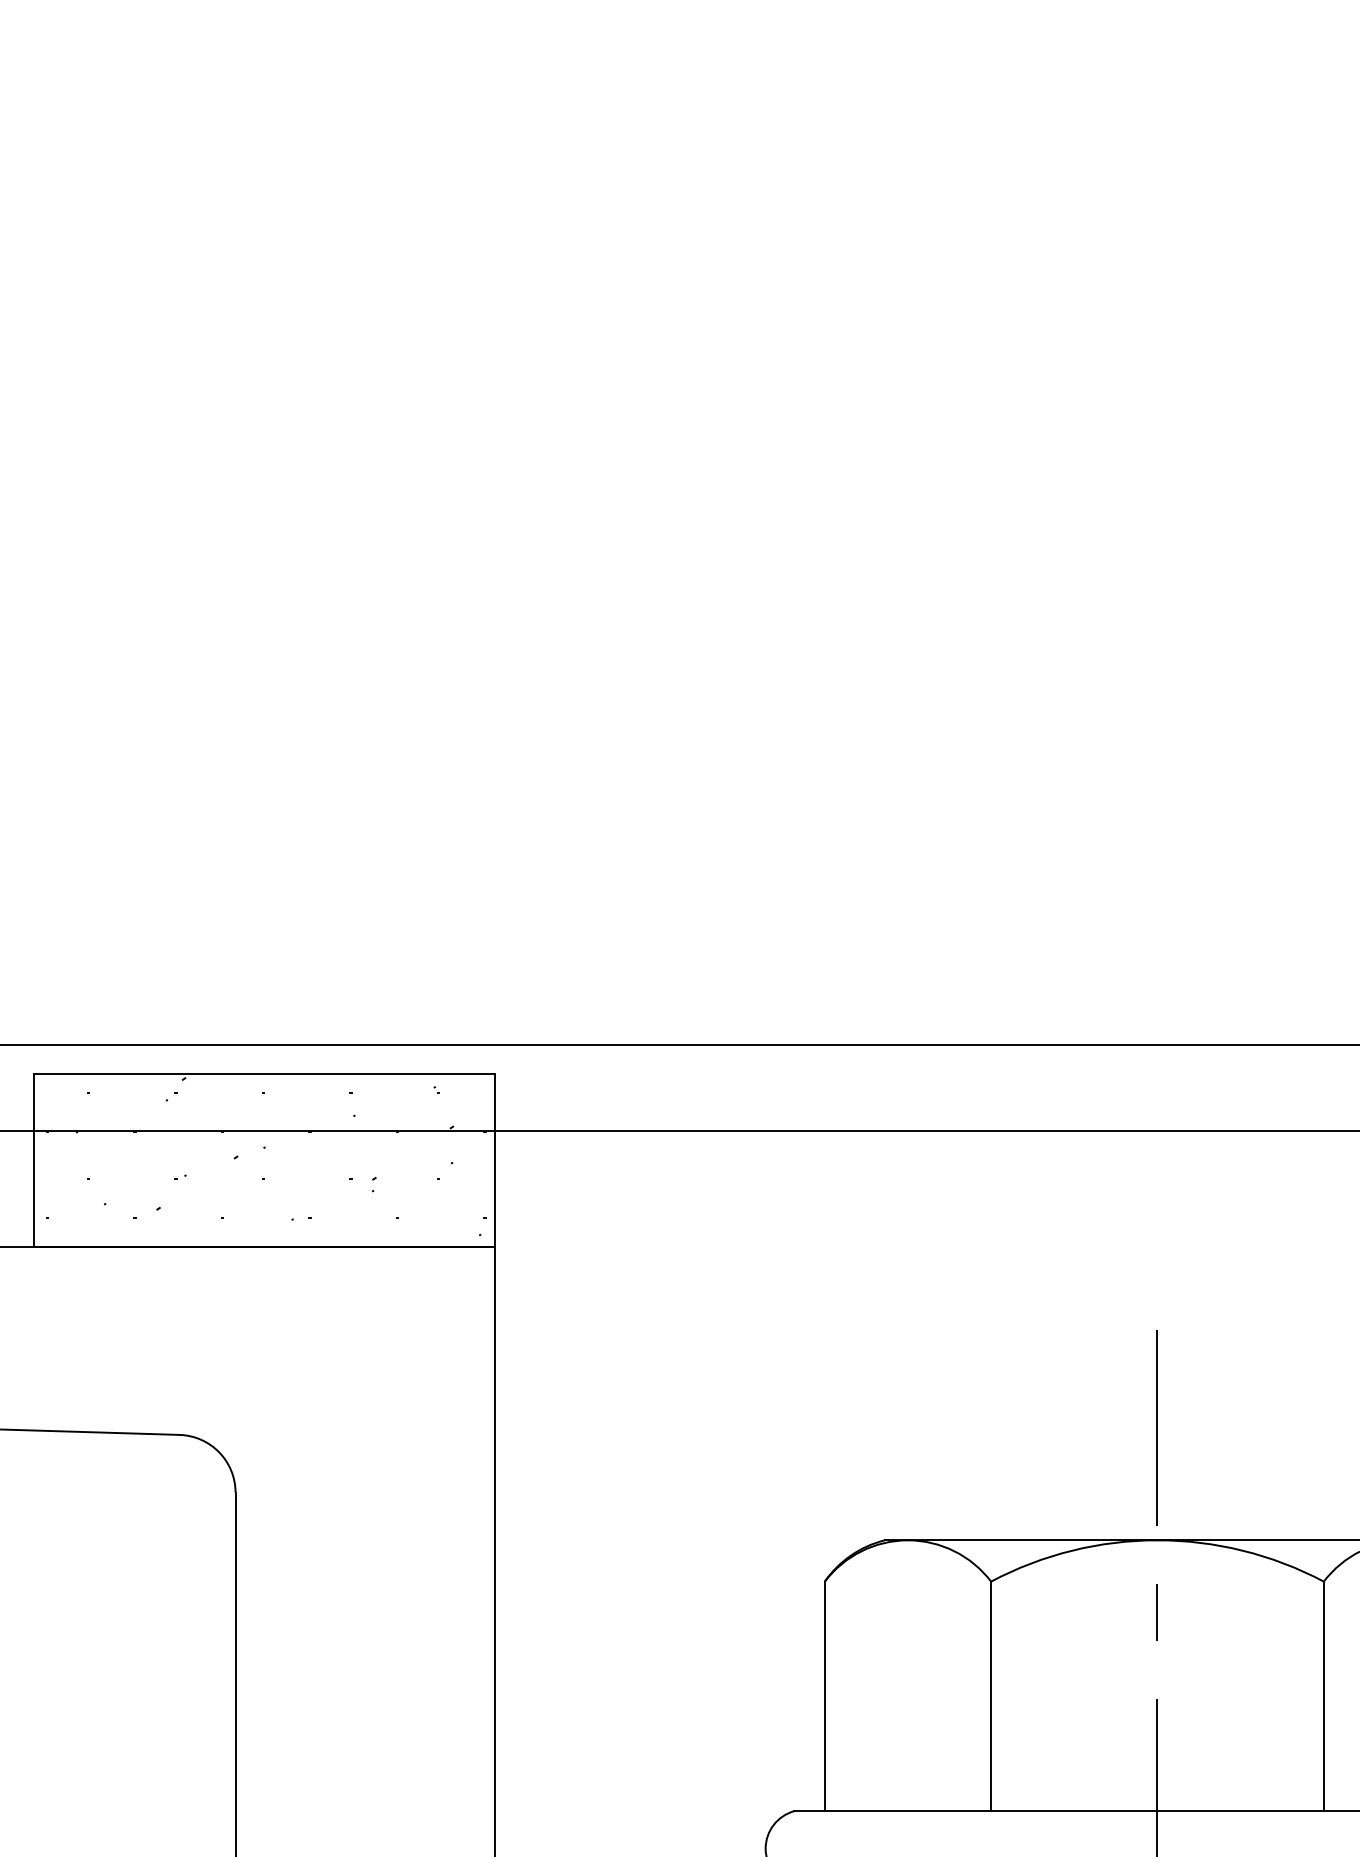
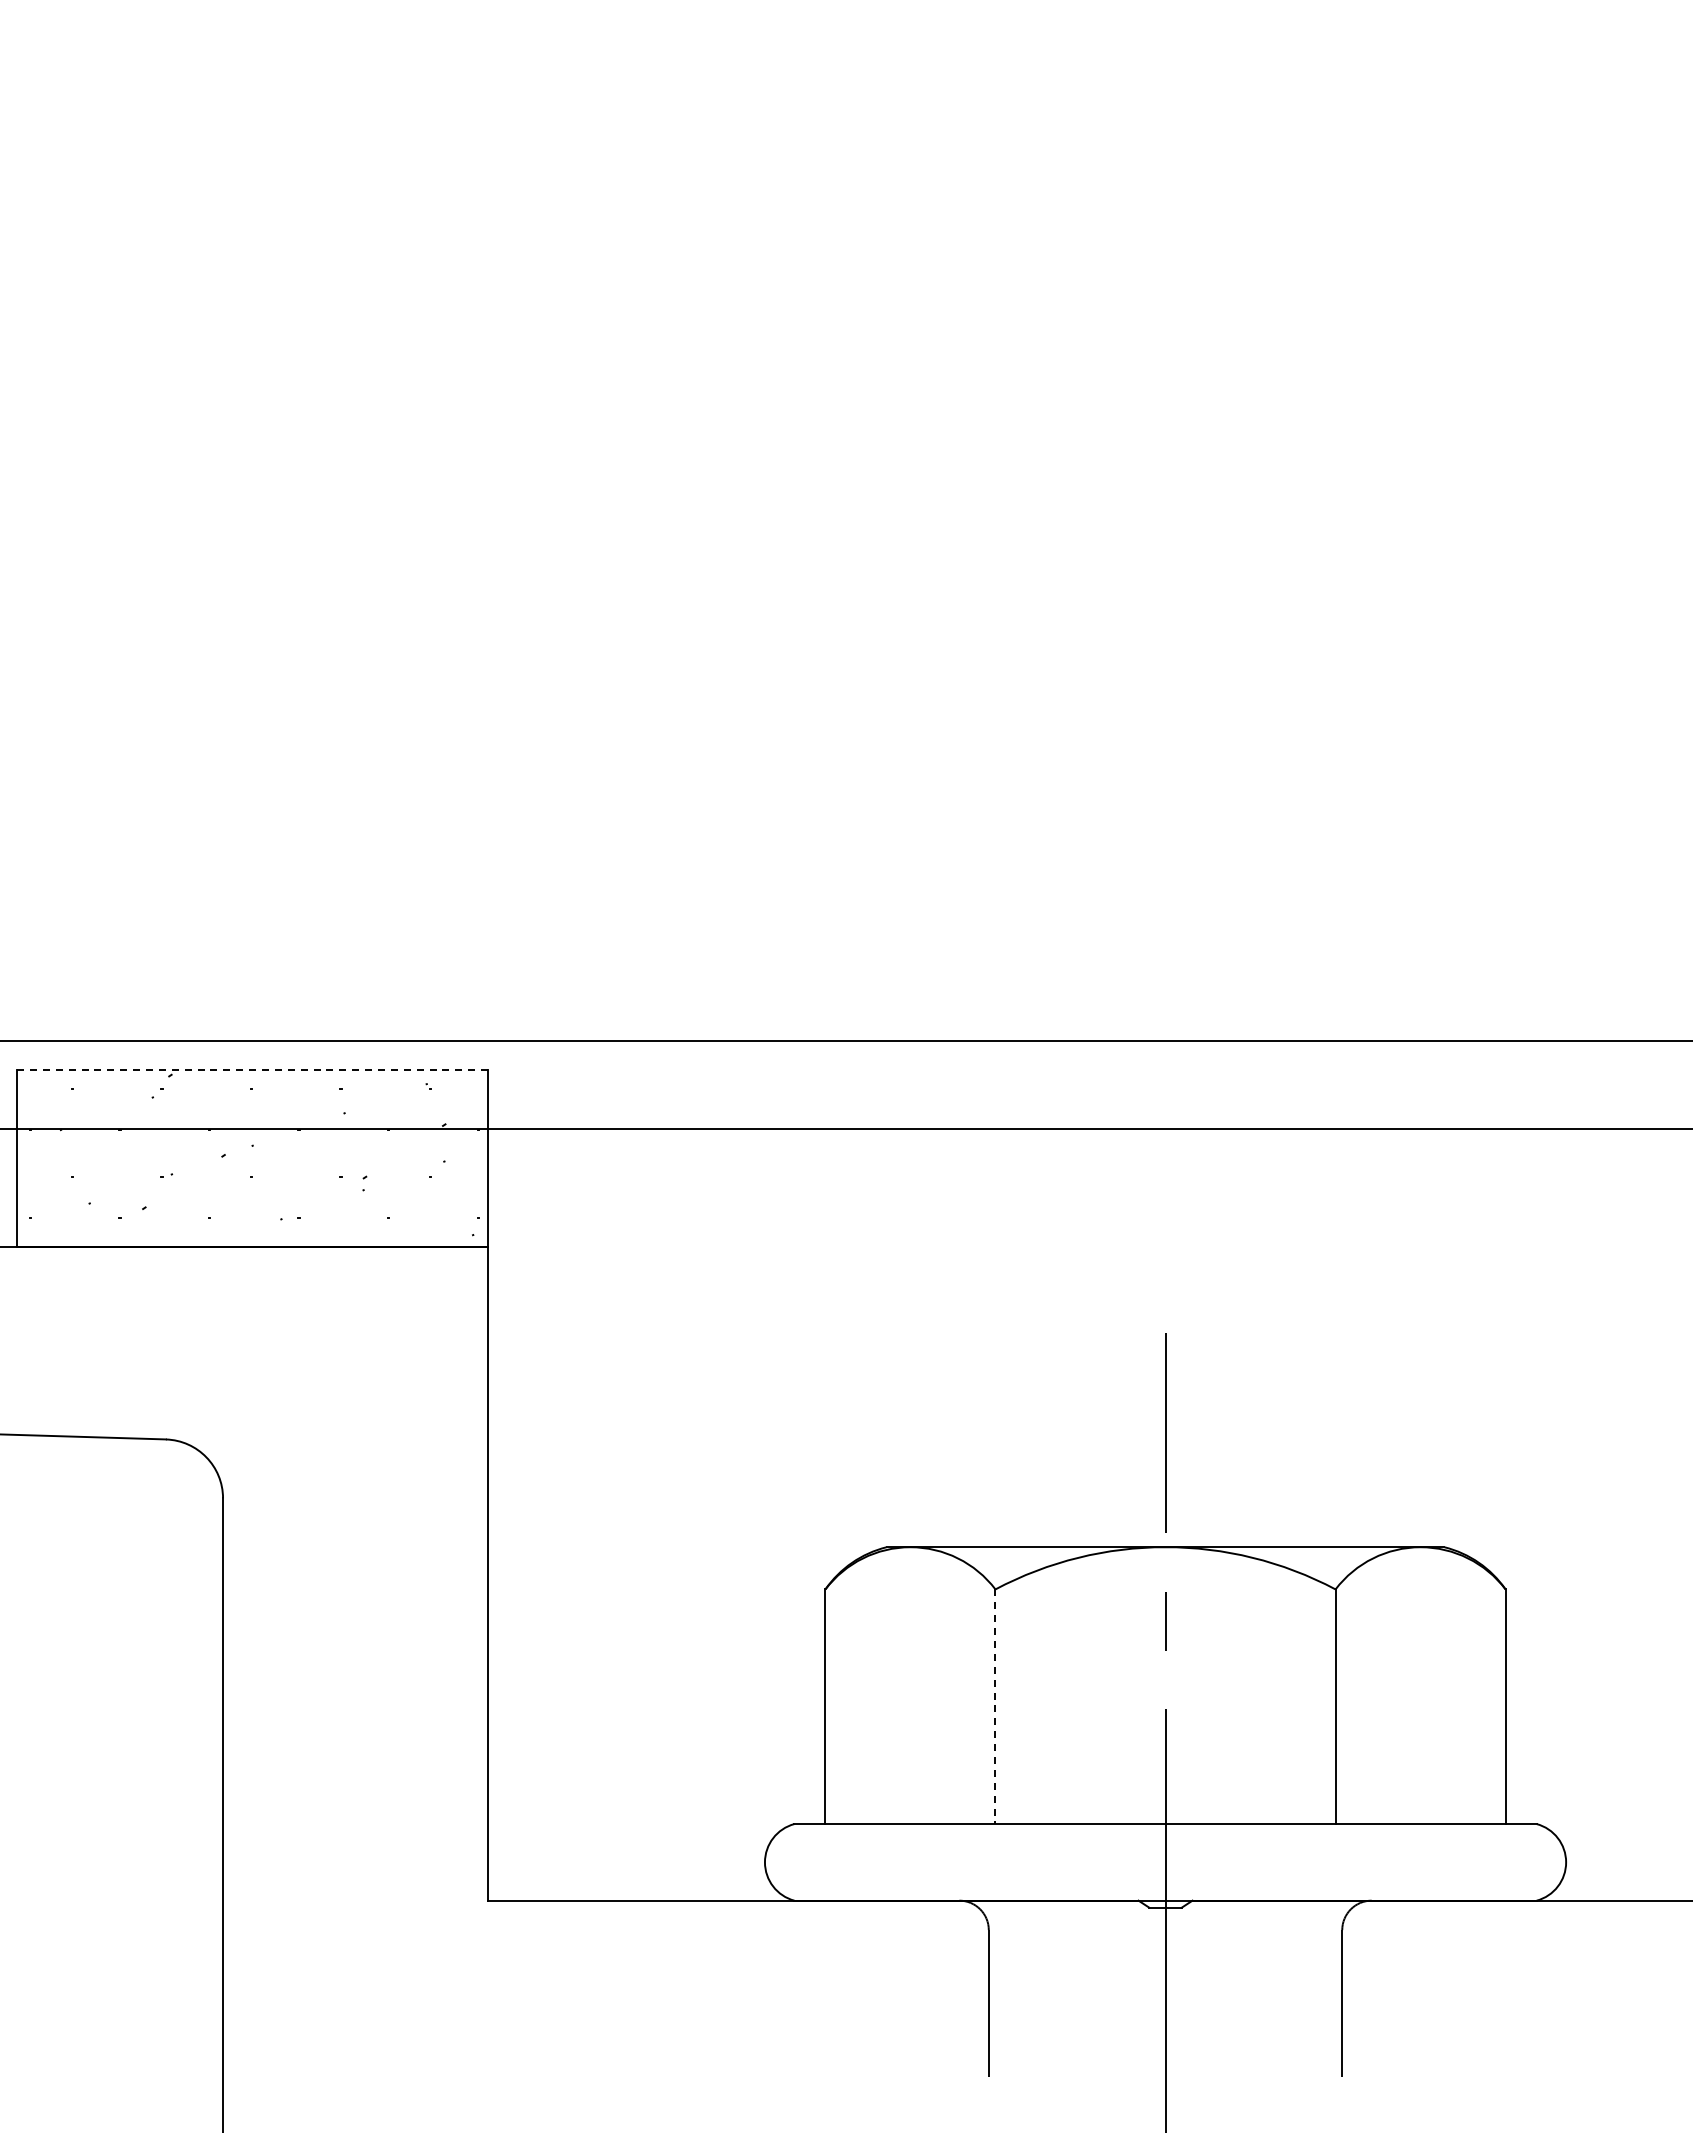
line: (264, 1074) -> (252, 1070), solid -> dashed
line: (991, 1697) -> (995, 1707), solid -> dashed

